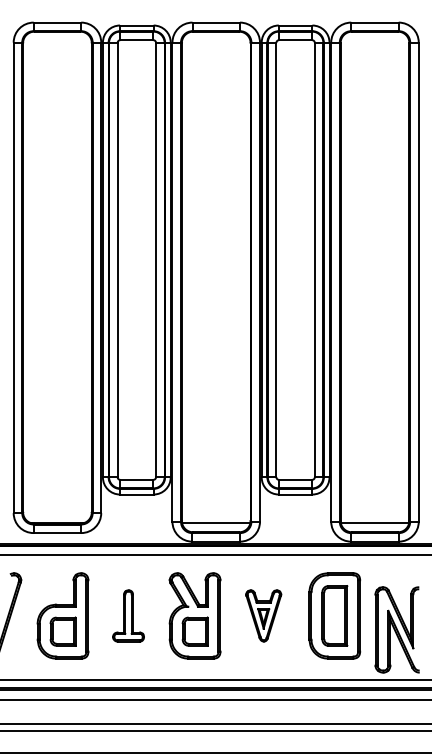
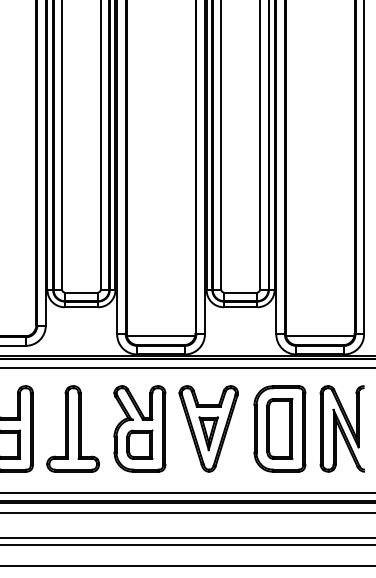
part: (128, 615) -> (73, 428), size x1.67
part: (263, 615) -> (208, 428), size x1.67
part: (396, 629) -> (341, 428), moved

